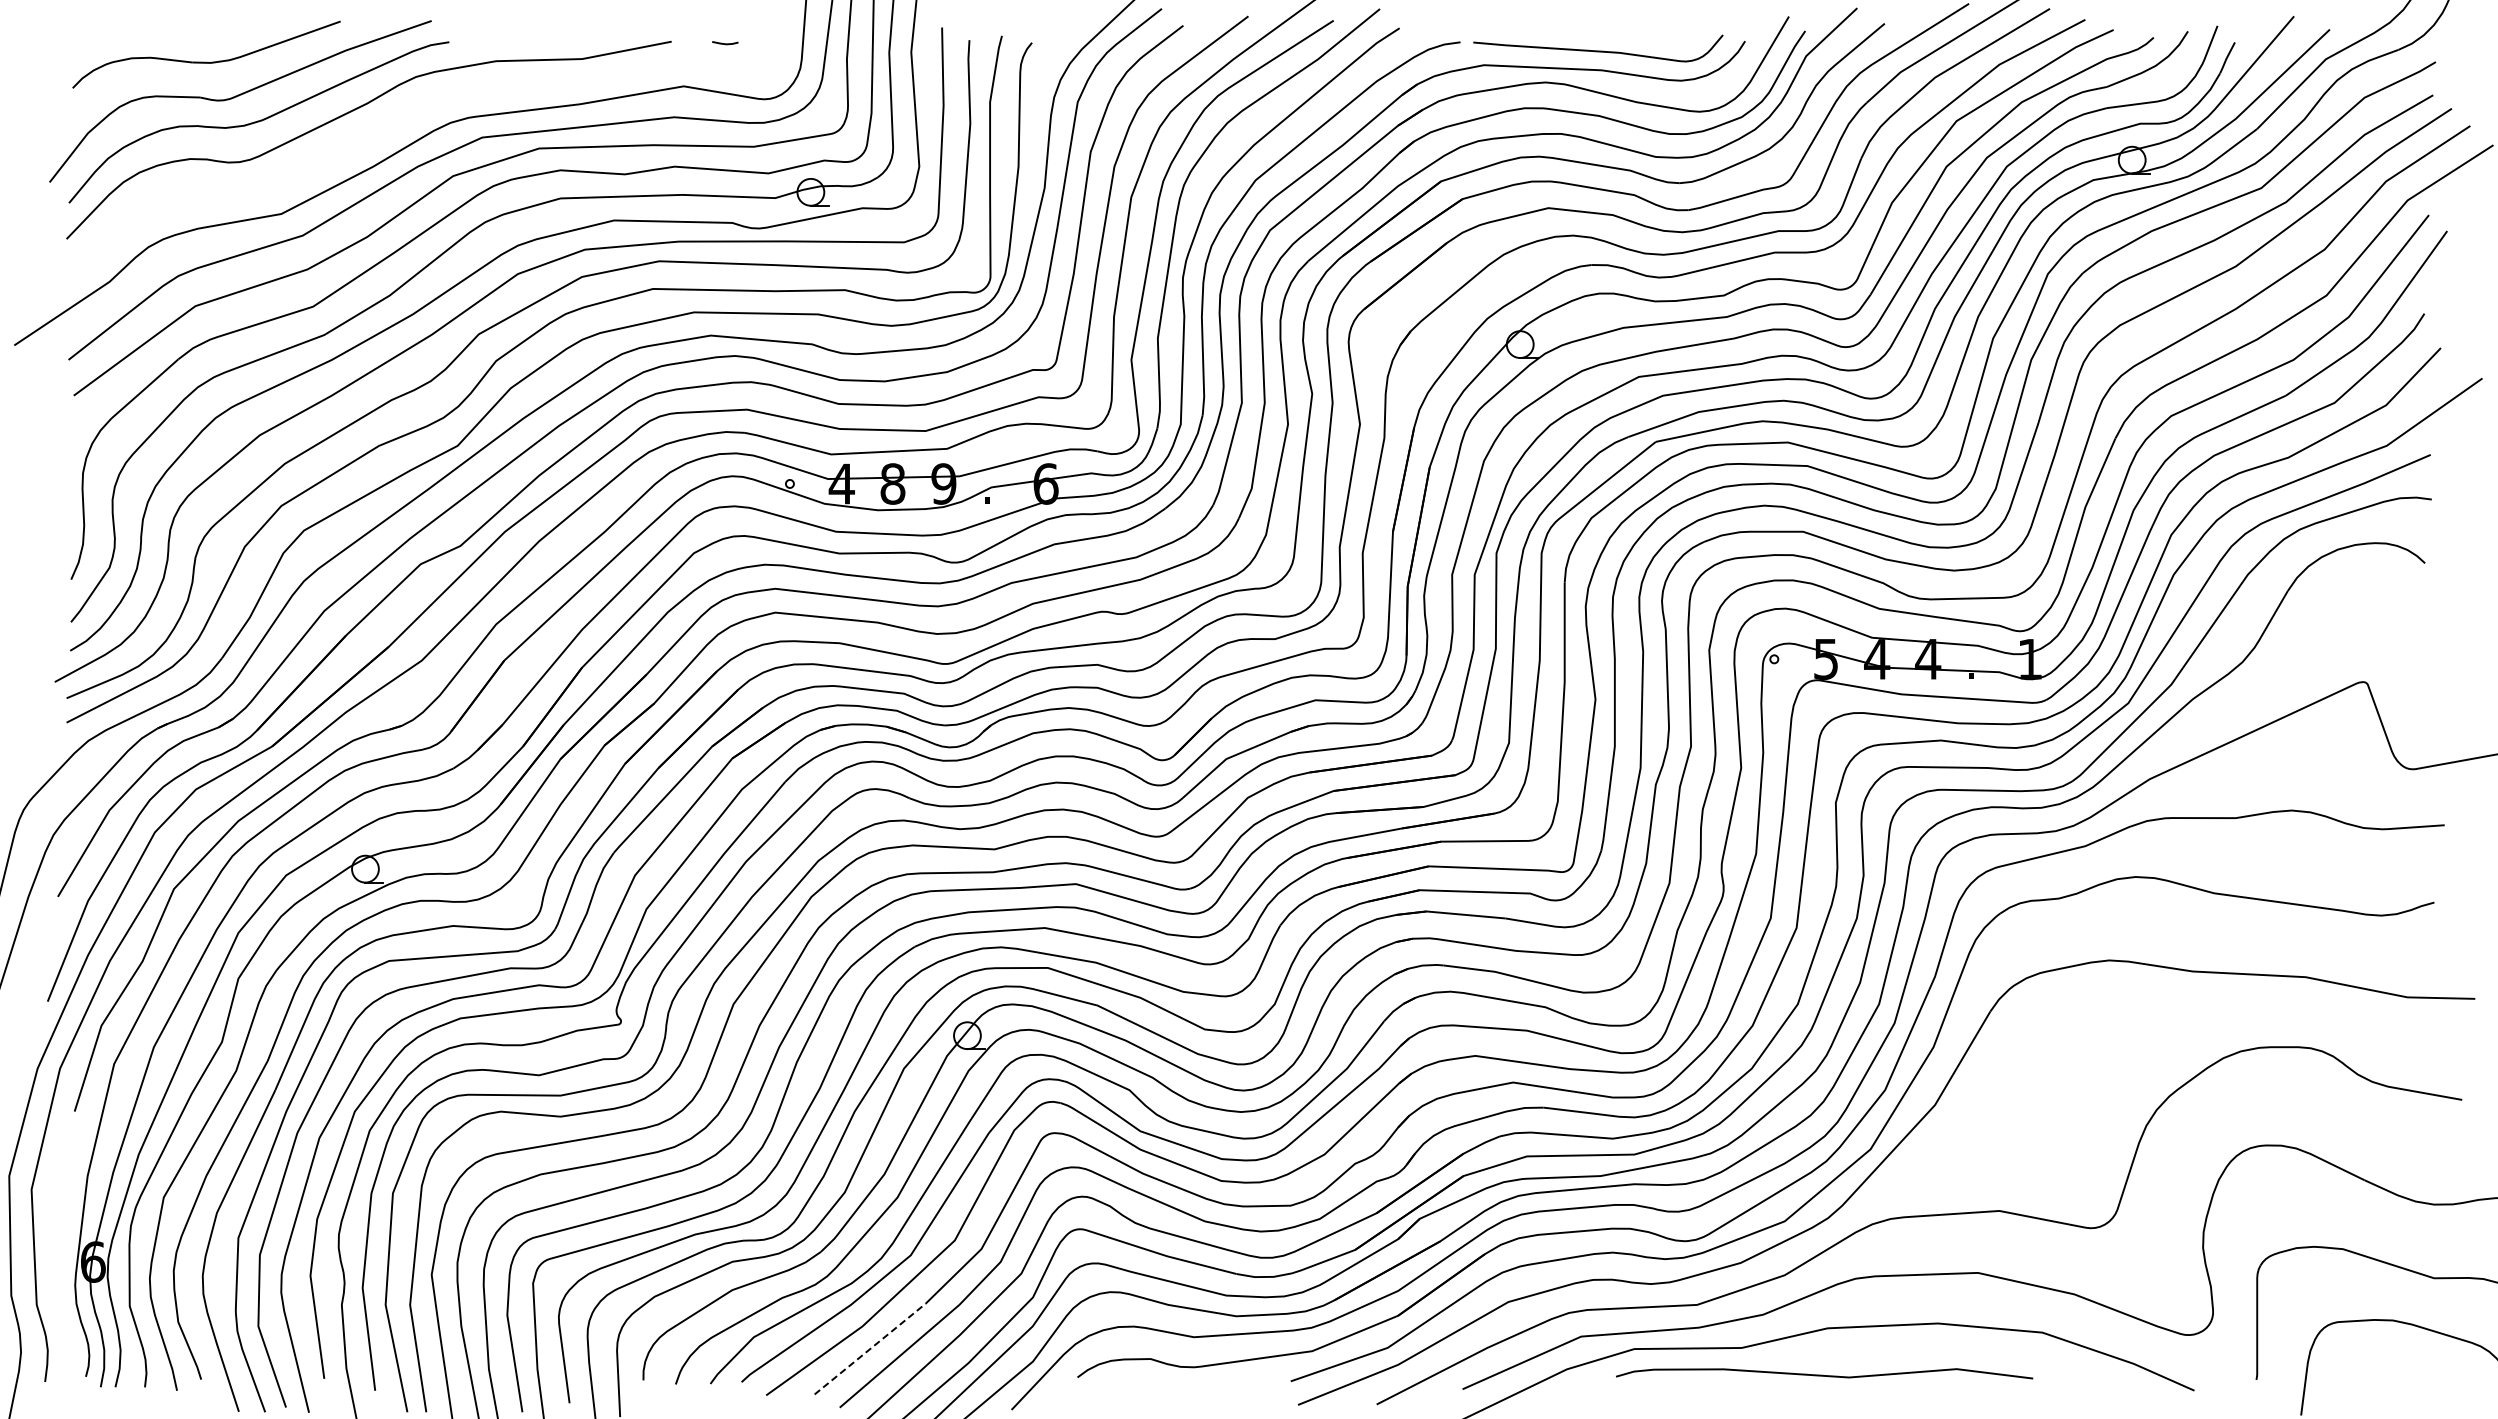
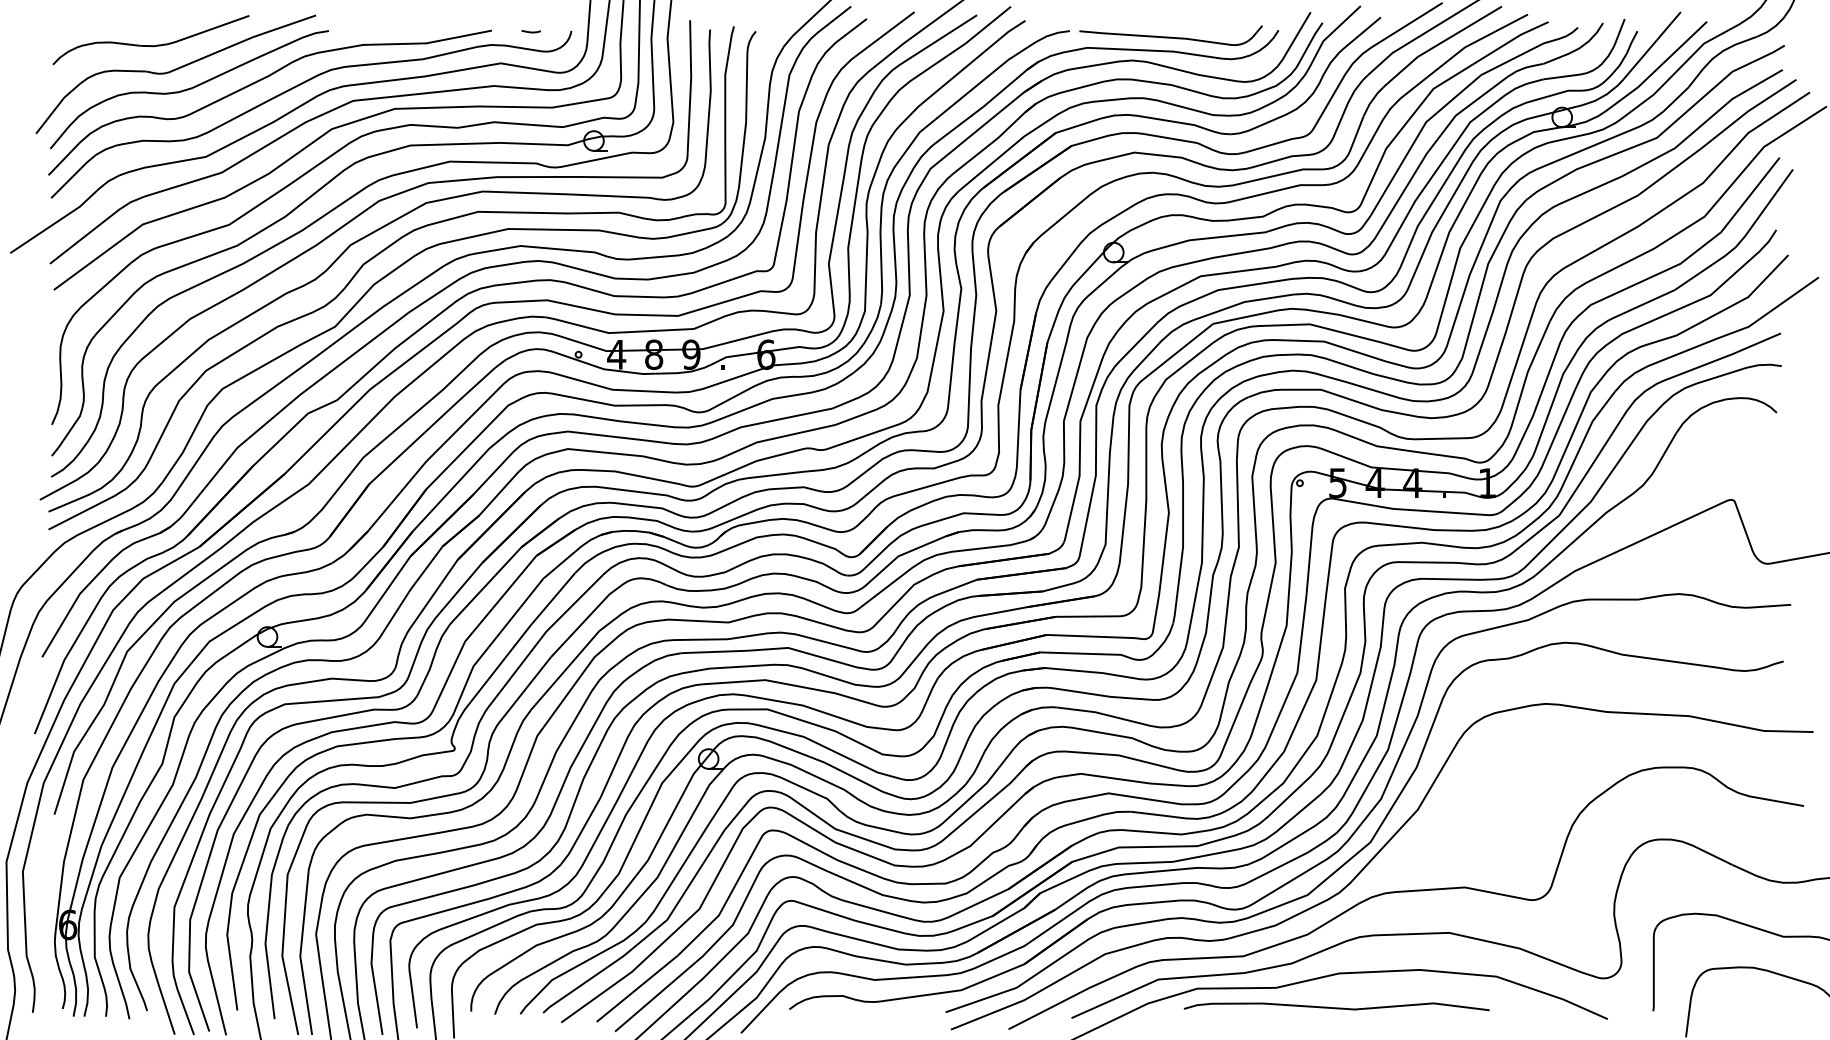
curve: (400, 121) -> (293, 89), added
line: (870, 1349) -> (637, 988), dashed -> solid

